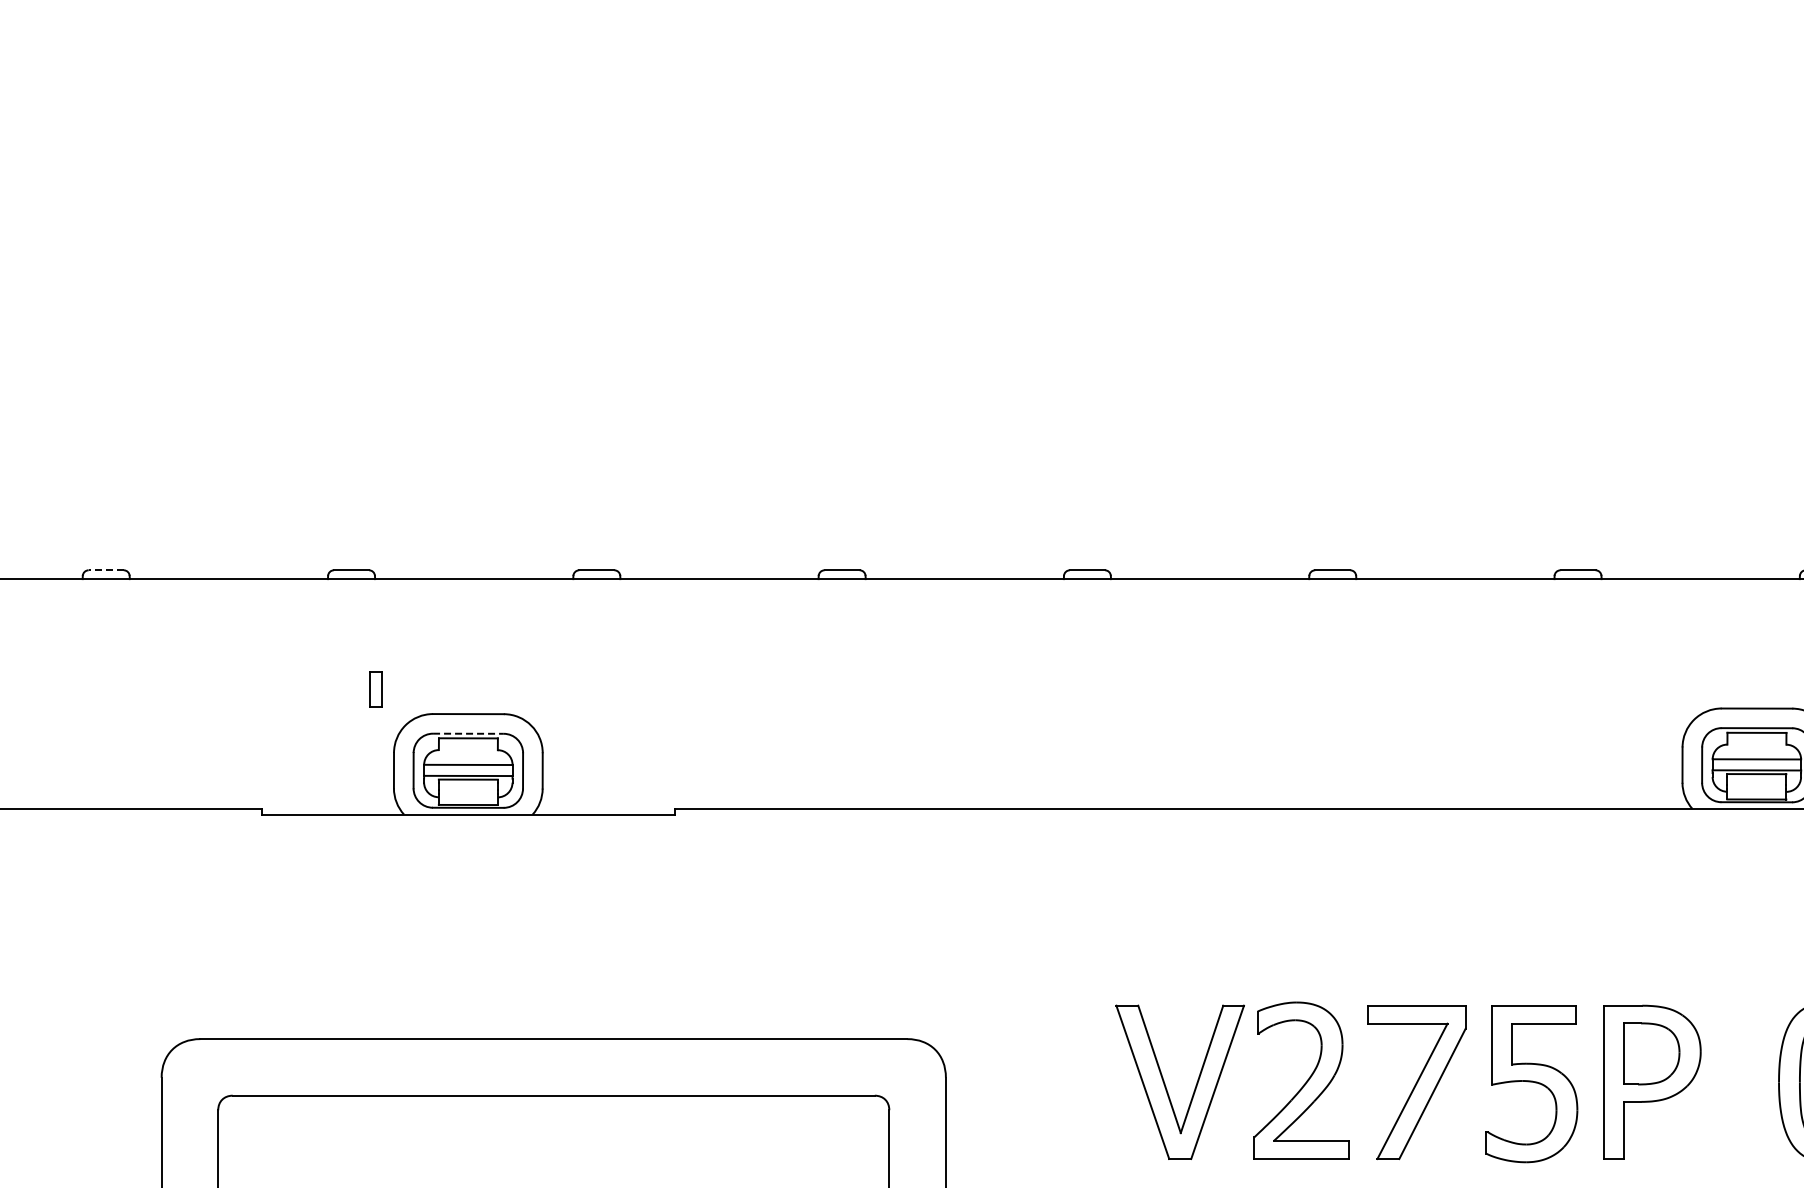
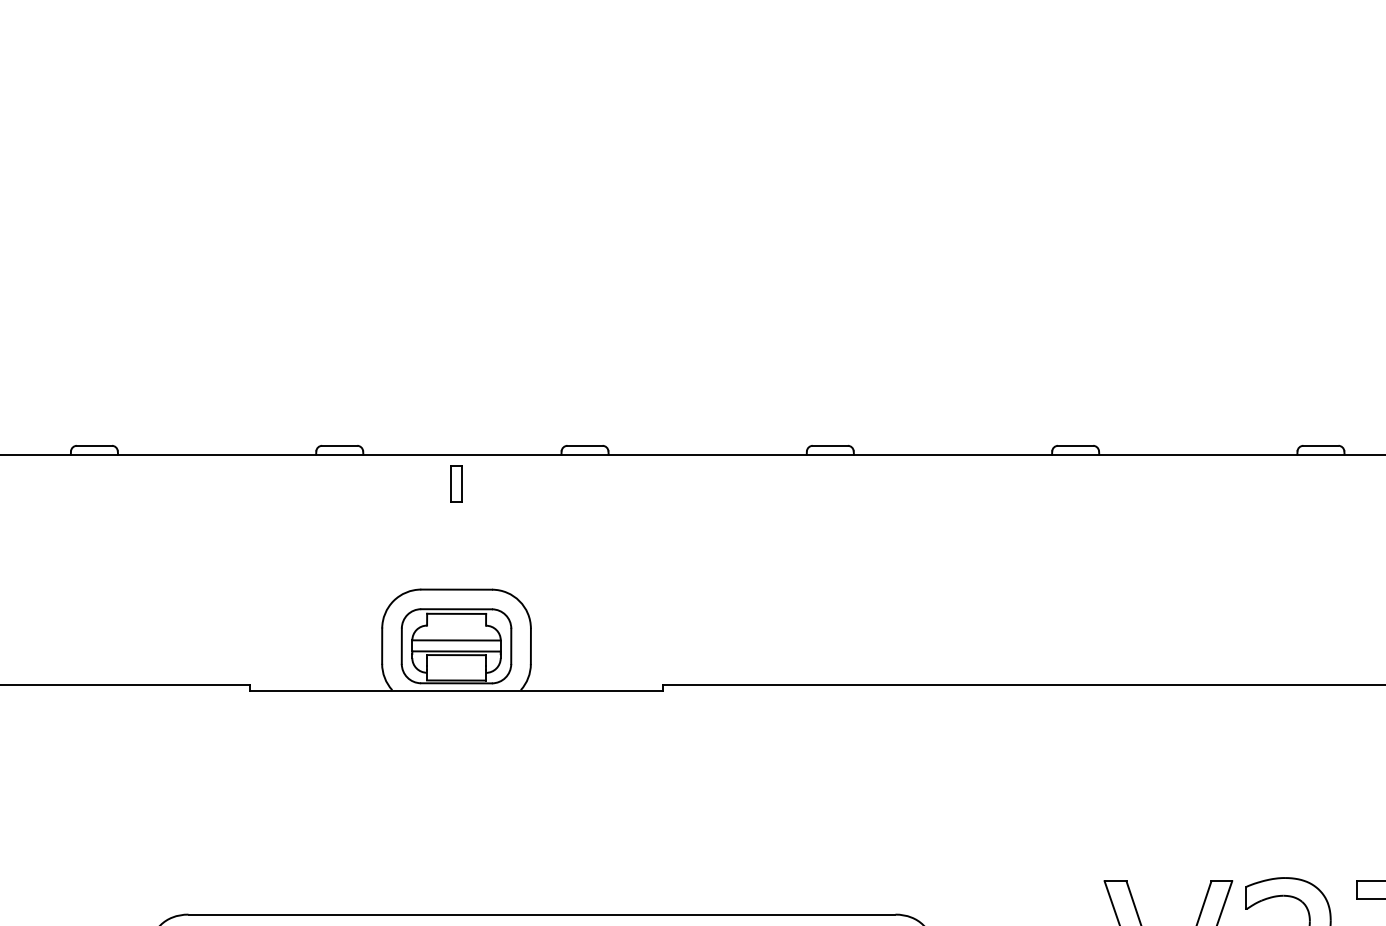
line: (106, 570) -> (94, 446), dashed -> solid
part: (375, 689) -> (455, 484), moved
line: (468, 733) -> (456, 609), dashed -> solid

